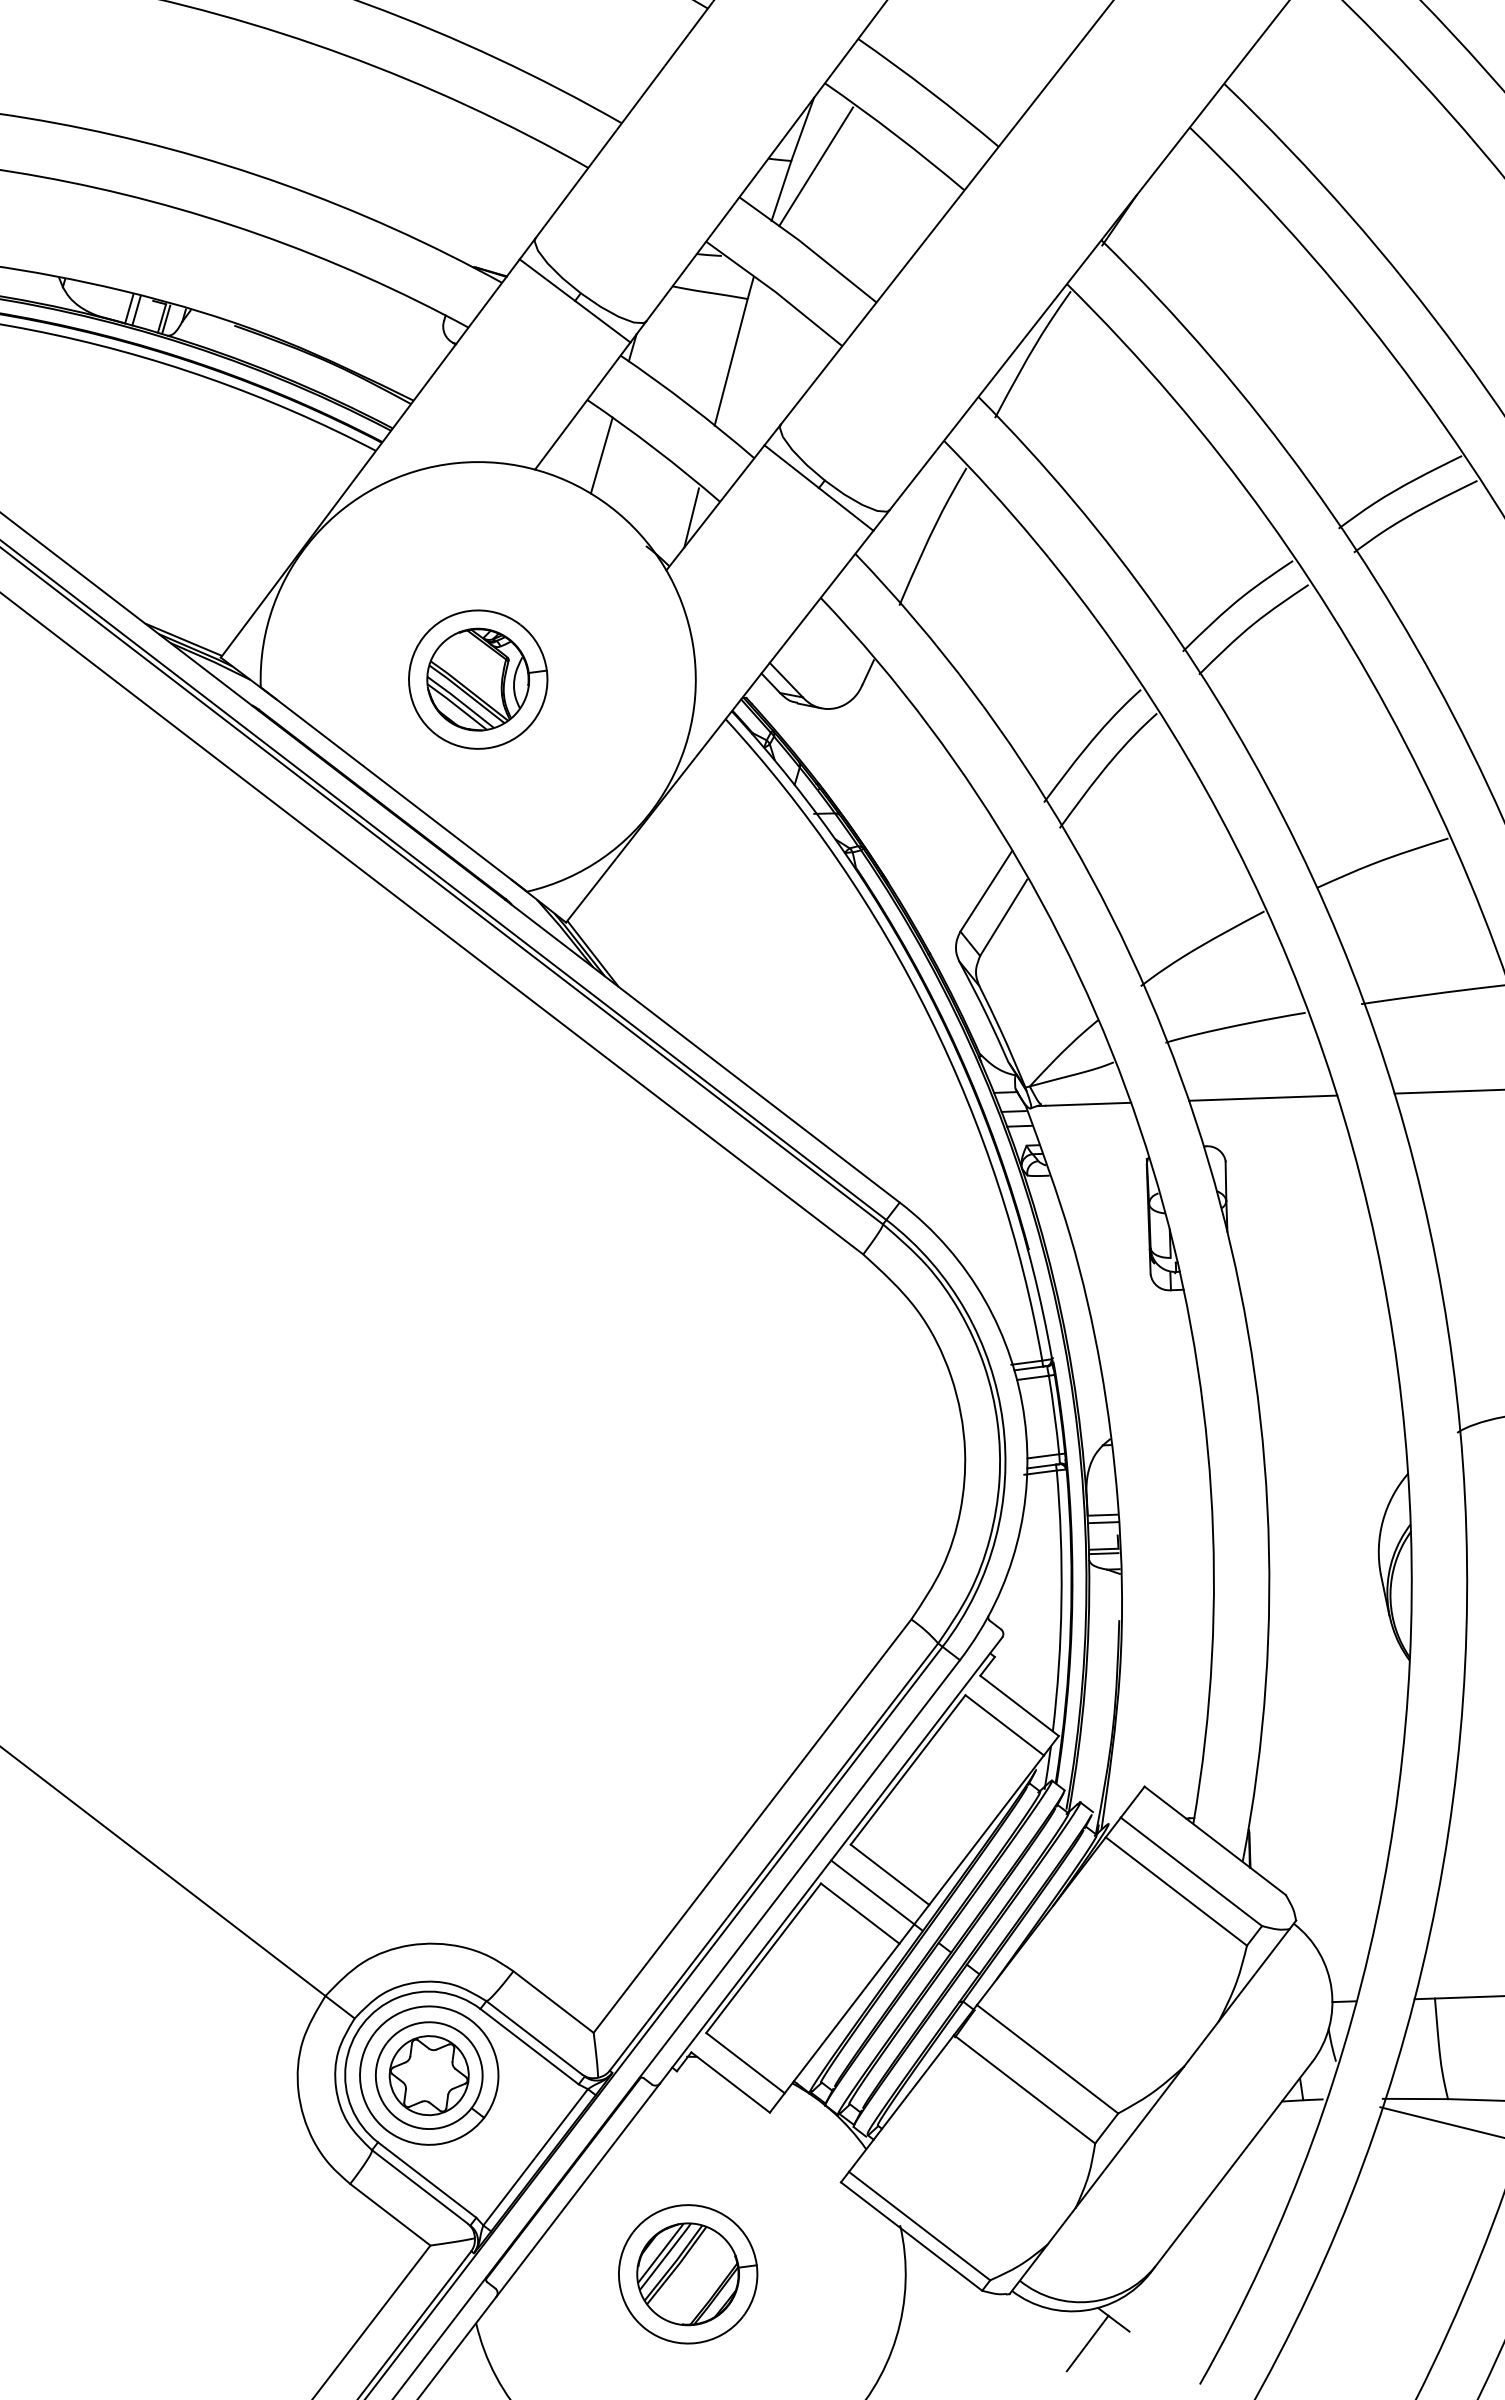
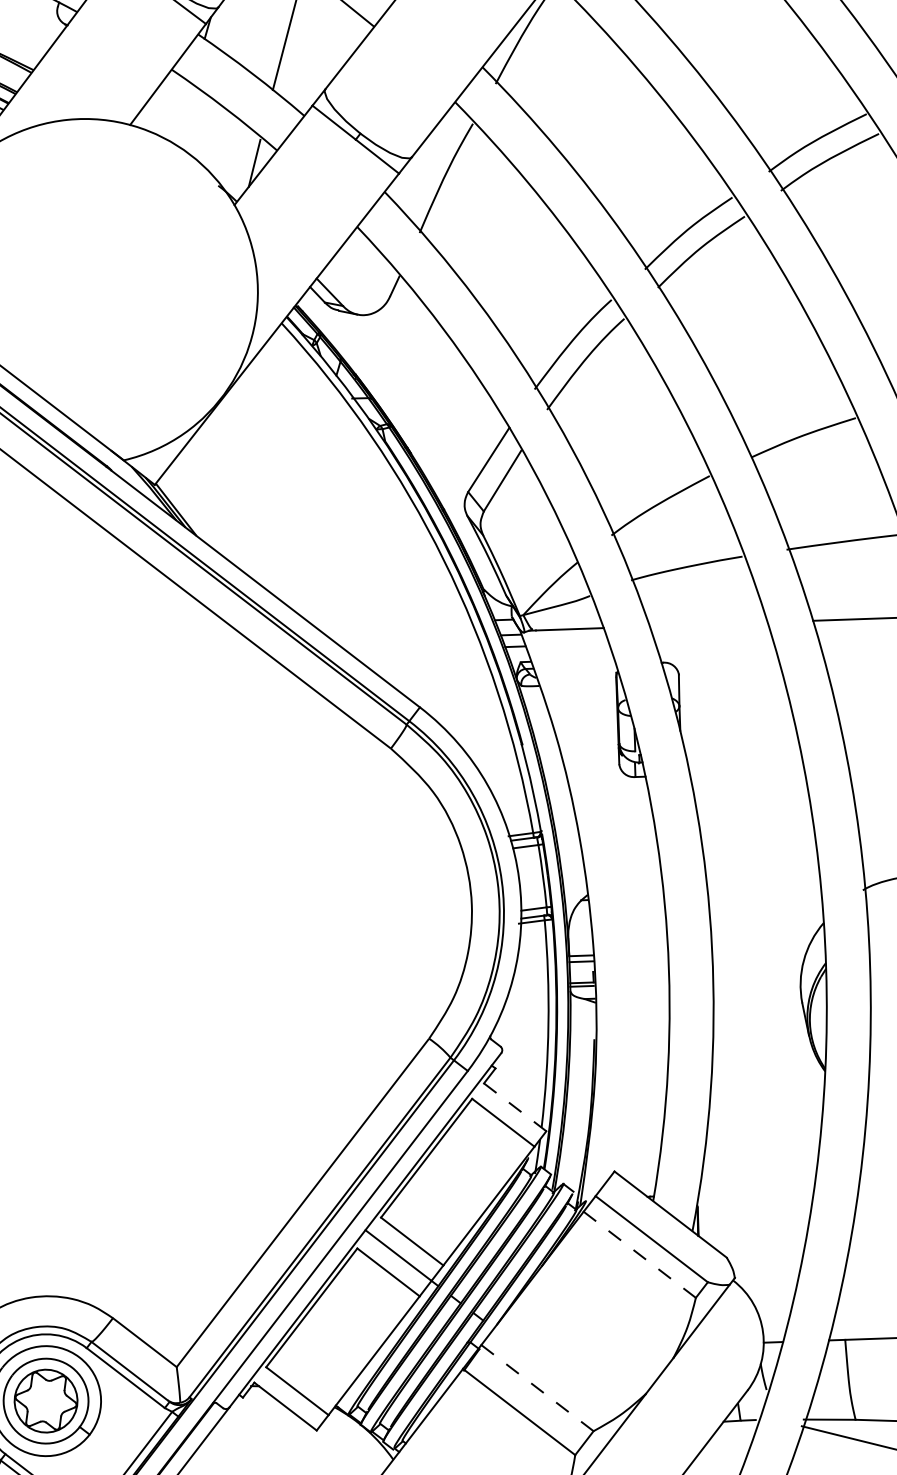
line: (601, 455) -> (182, 113), removed
part: (478, 679) -> (85, 291), removed
line: (1263, 1097) -> (708, 623), removed
line: (1020, 1706) -> (515, 1107), solid -> dashed
line: (1175, 1891) -> (639, 1254), solid -> dashed
line: (1048, 2059) -> (538, 1388), solid -> dashed

